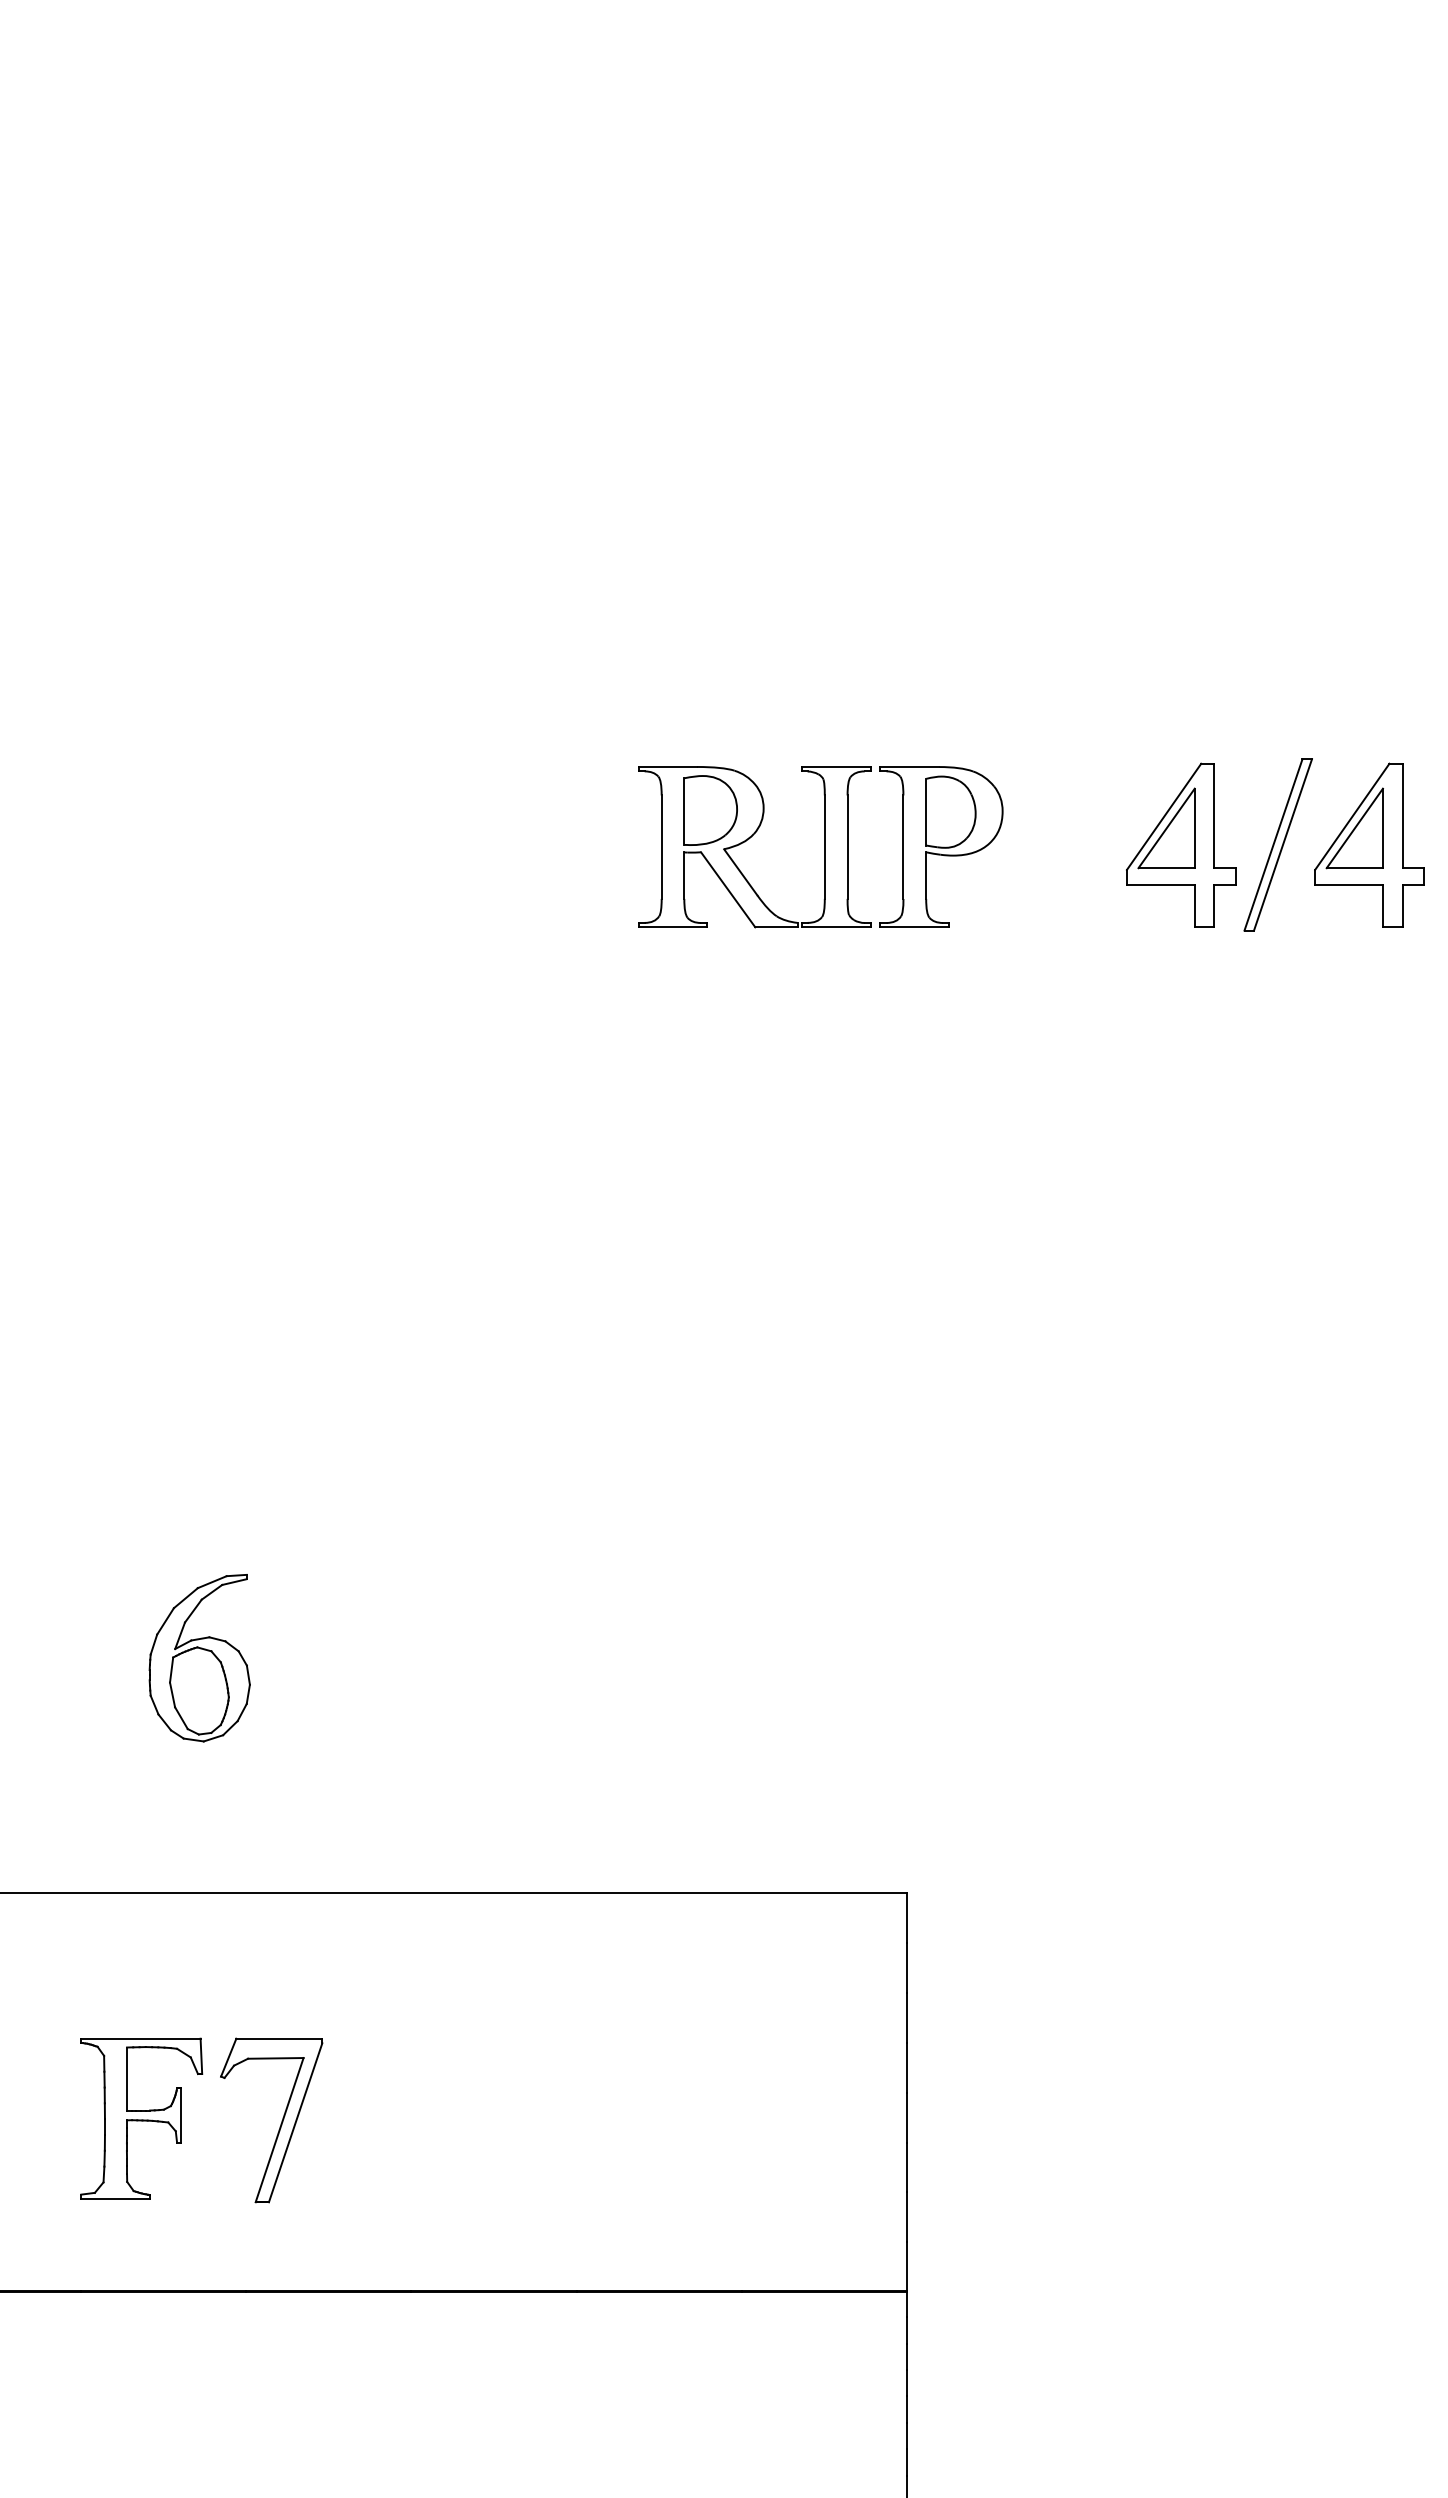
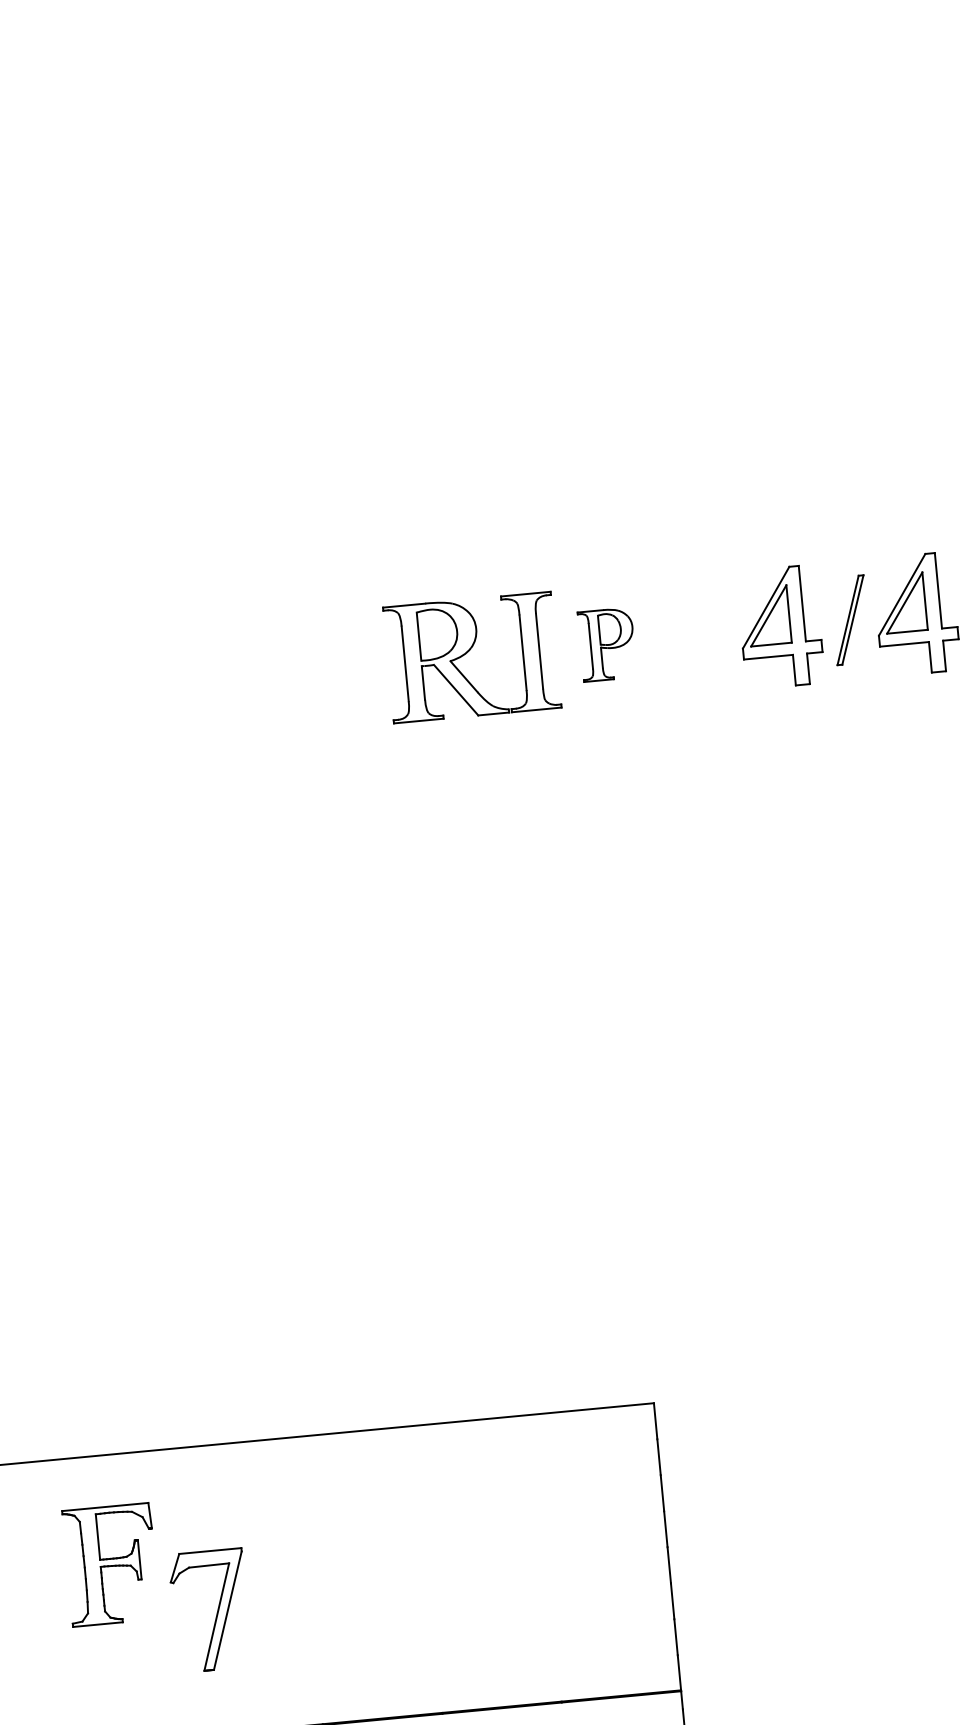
part: (1277, 844) -> (850, 619), size x0.7
part: (941, 846) -> (607, 644), size x0.6
part: (199, 1658) -> (126, 1281), removed
part: (141, 2118) -> (111, 1564), moved

